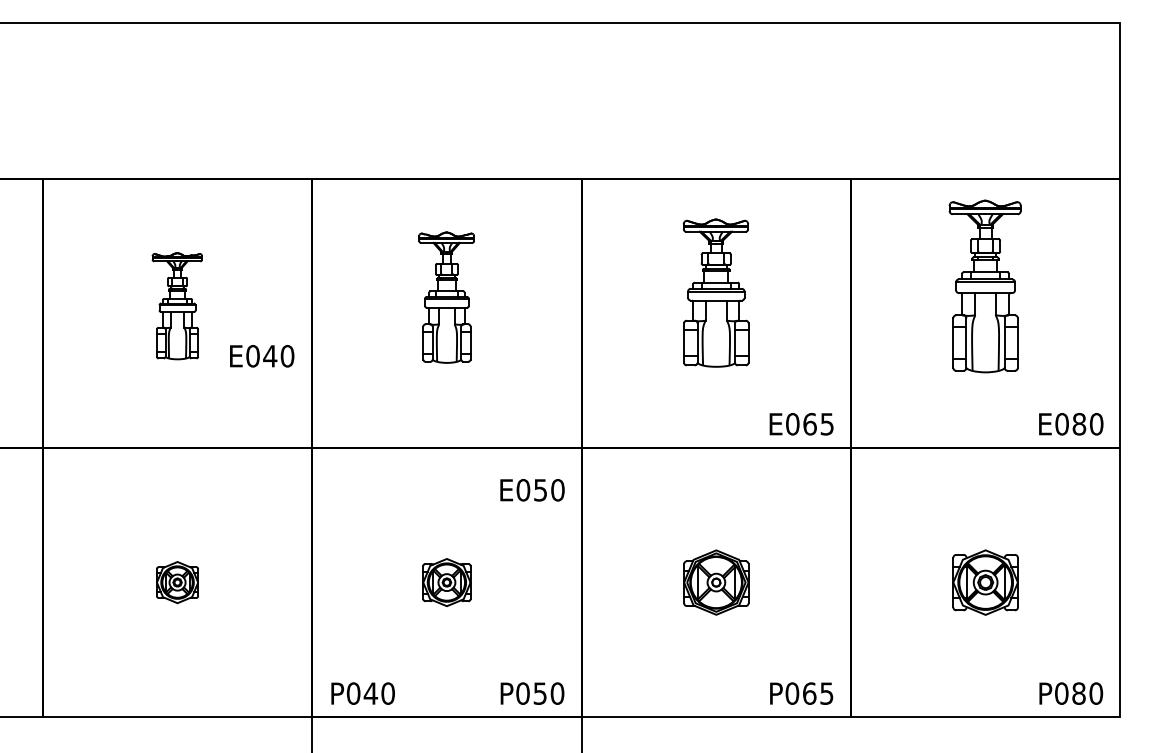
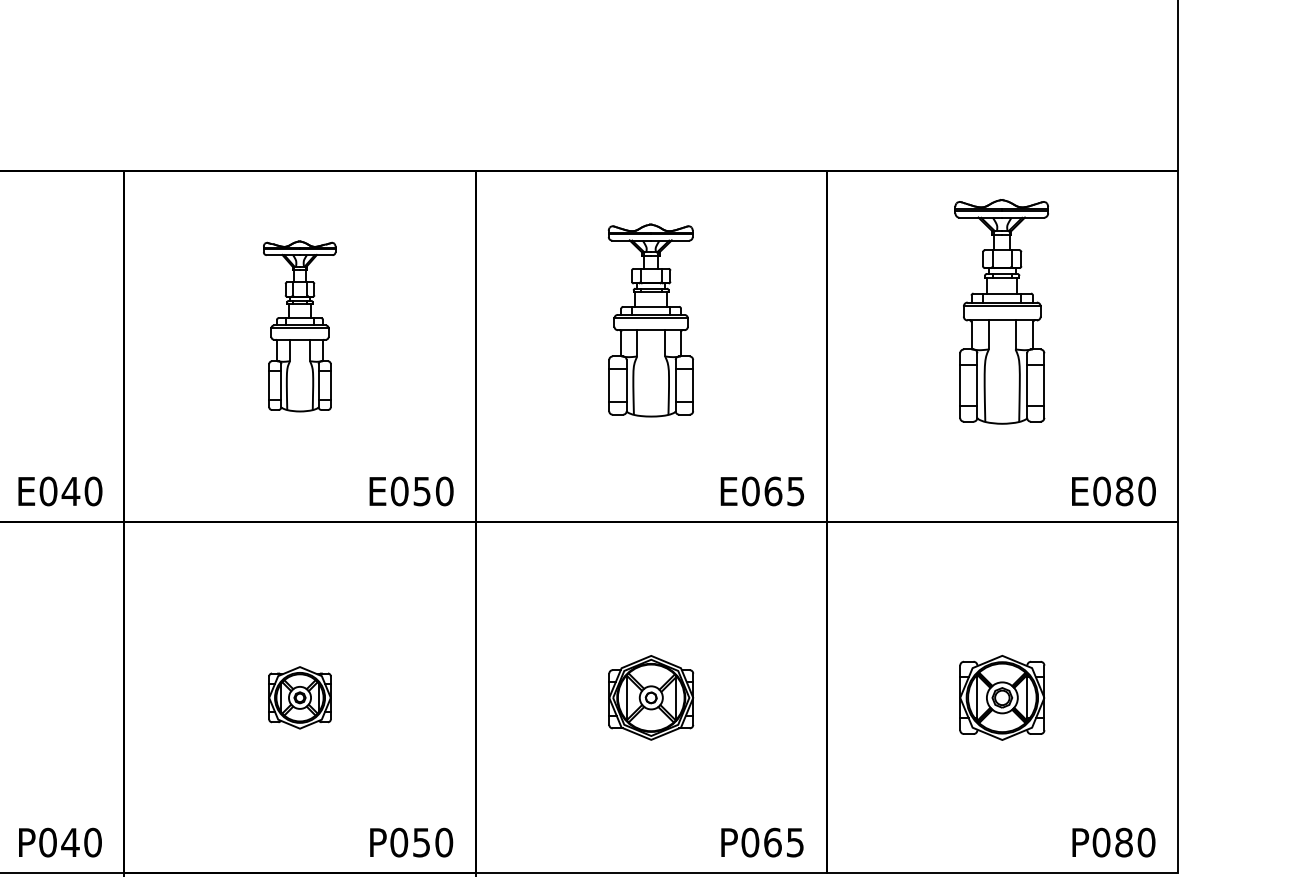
text: (262, 356) -> (60, 491), moved
text: (532, 490) -> (411, 491), moved
text: (362, 693) -> (59, 842), moved

